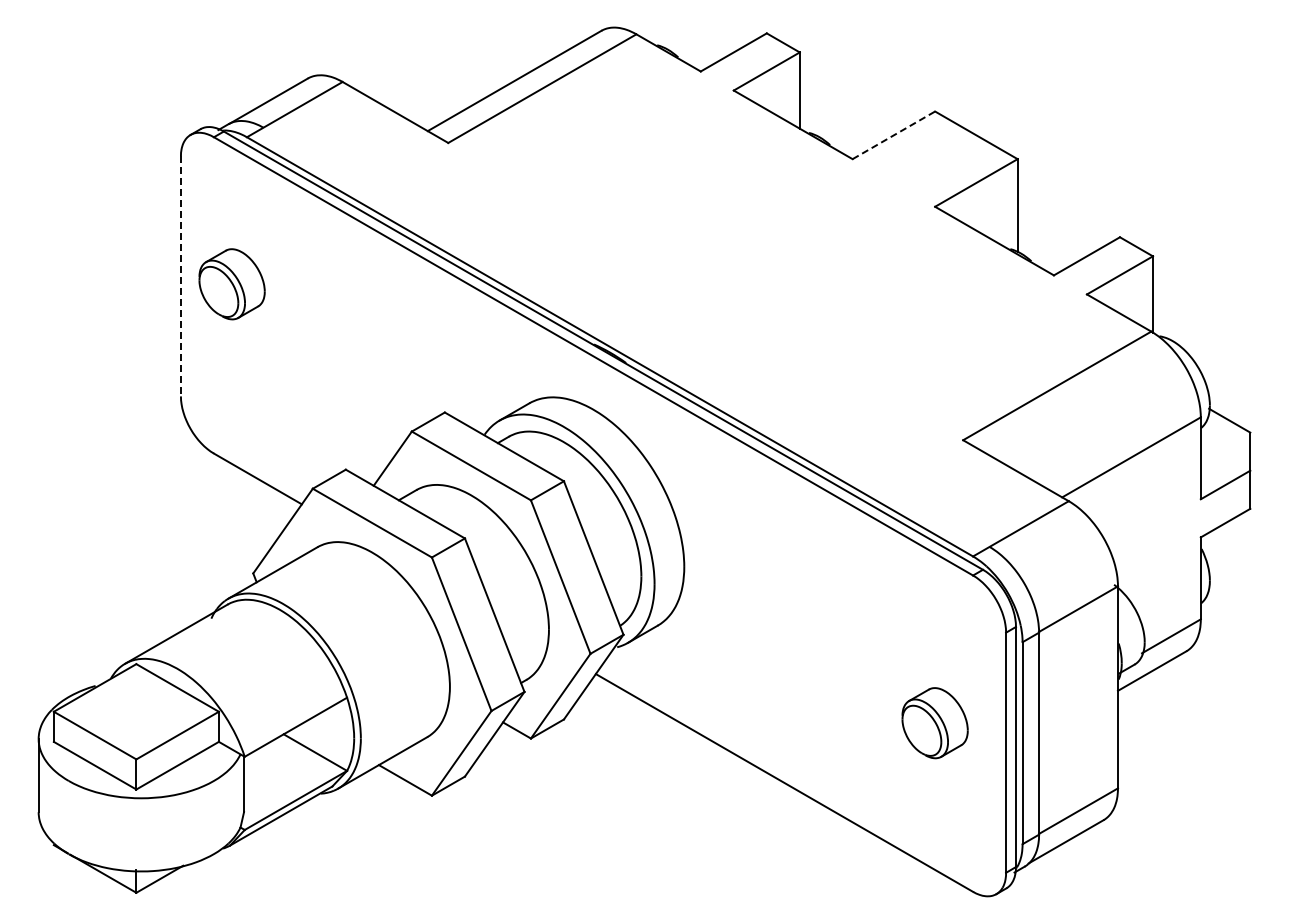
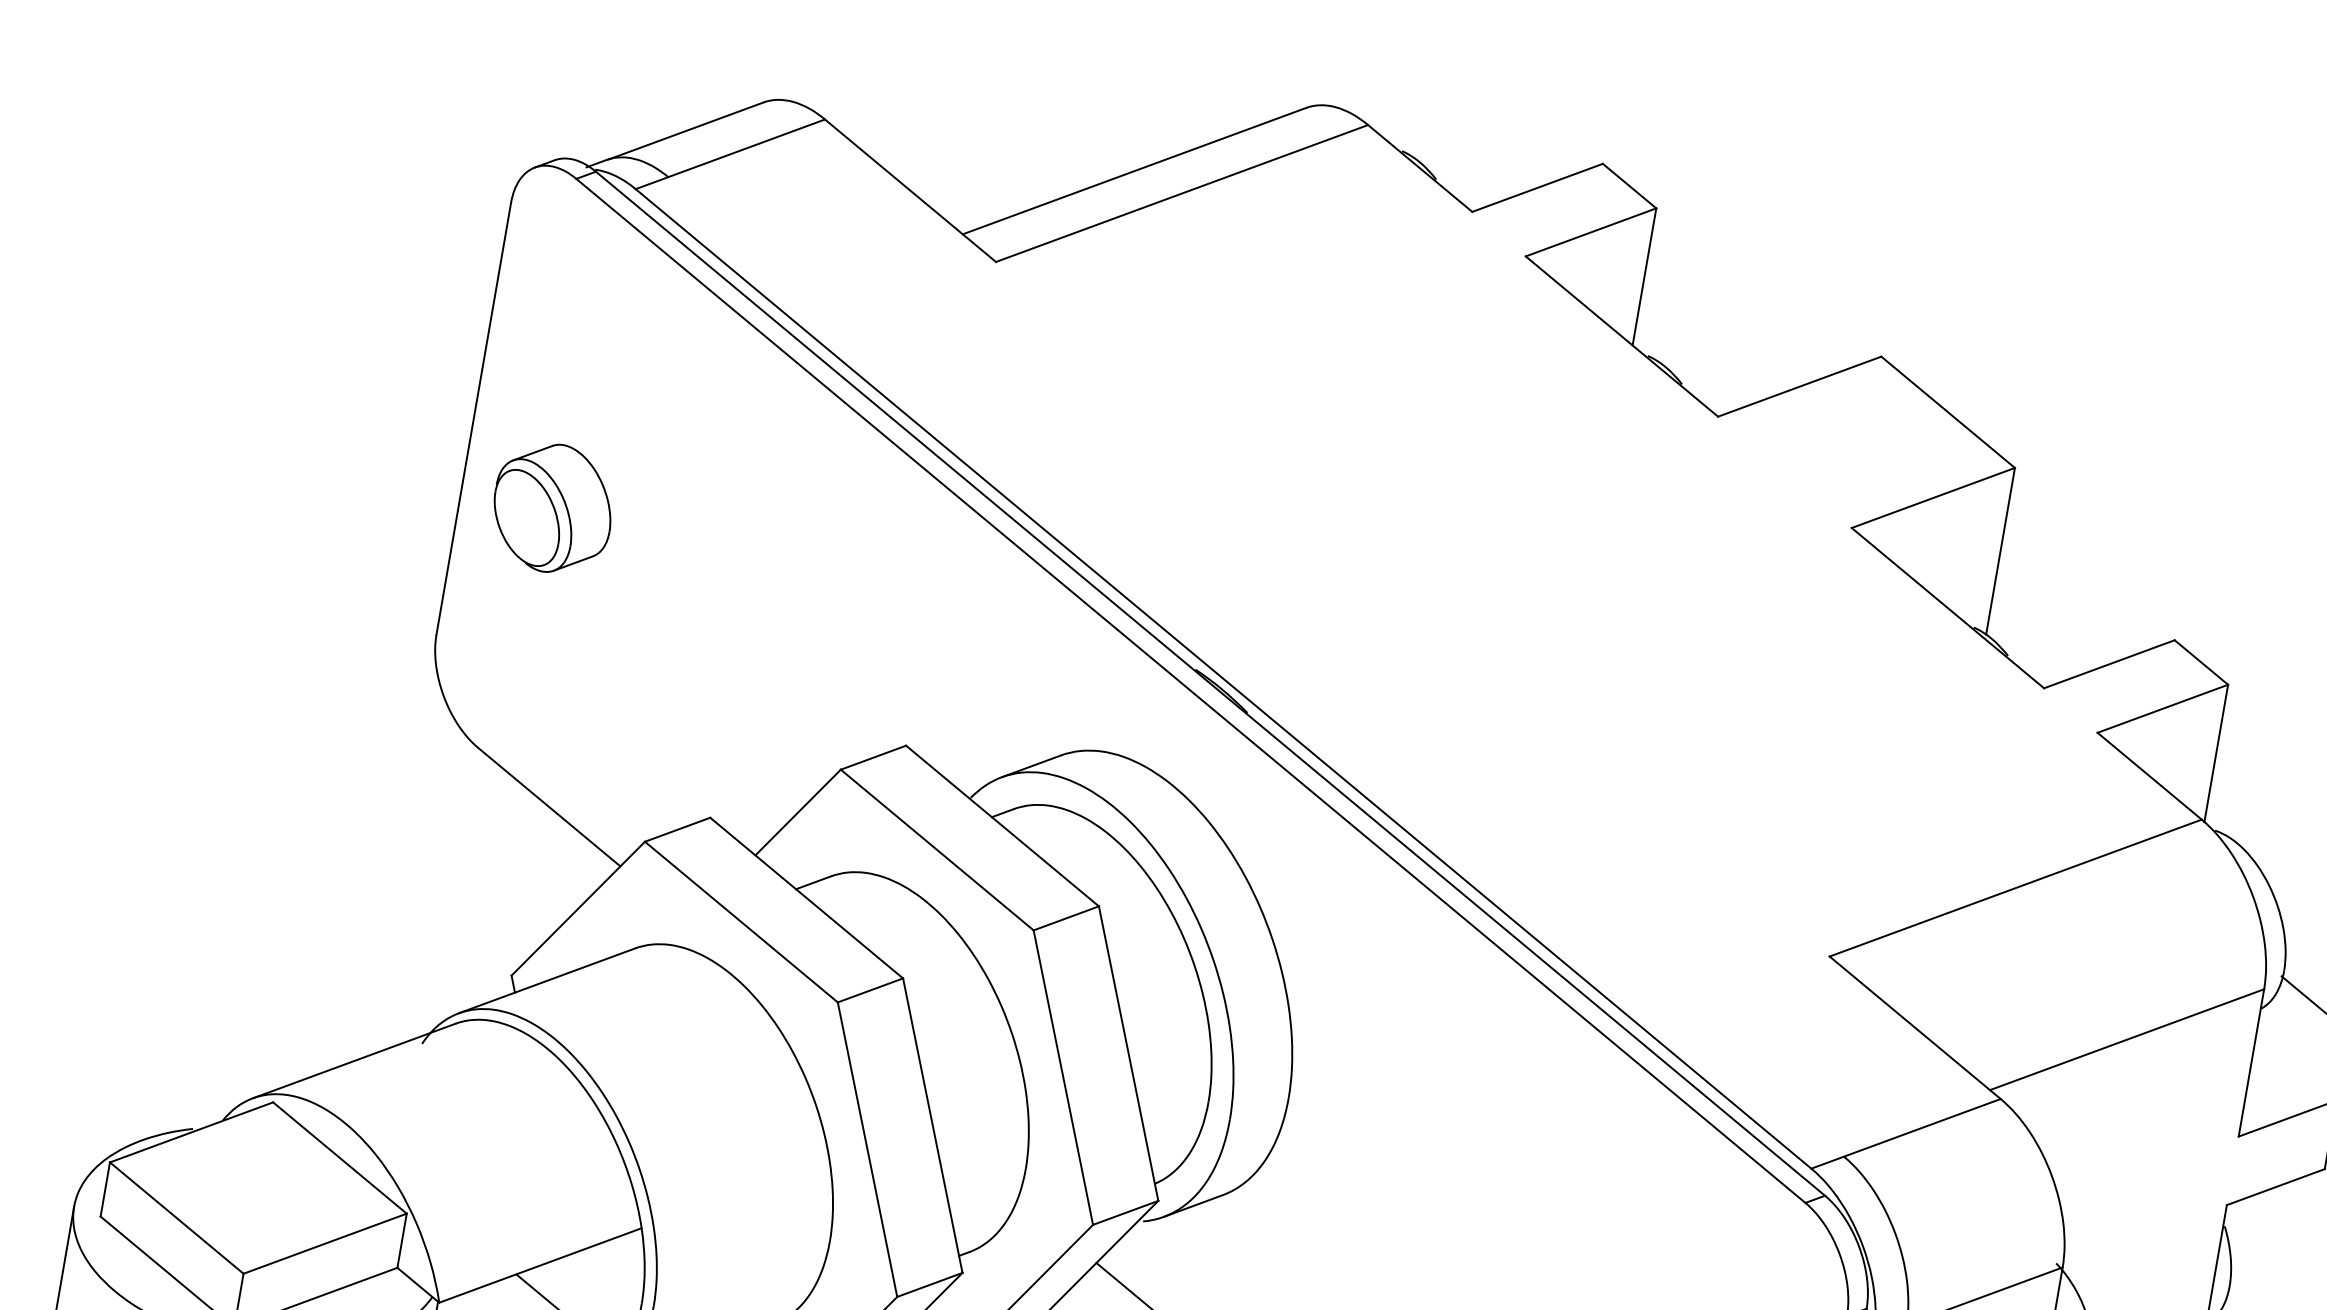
line: (893, 135) -> (1799, 386), dashed -> solid
line: (180, 276) -> (472, 418), dashed -> solid
part: (231, 284) -> (551, 508), moved

